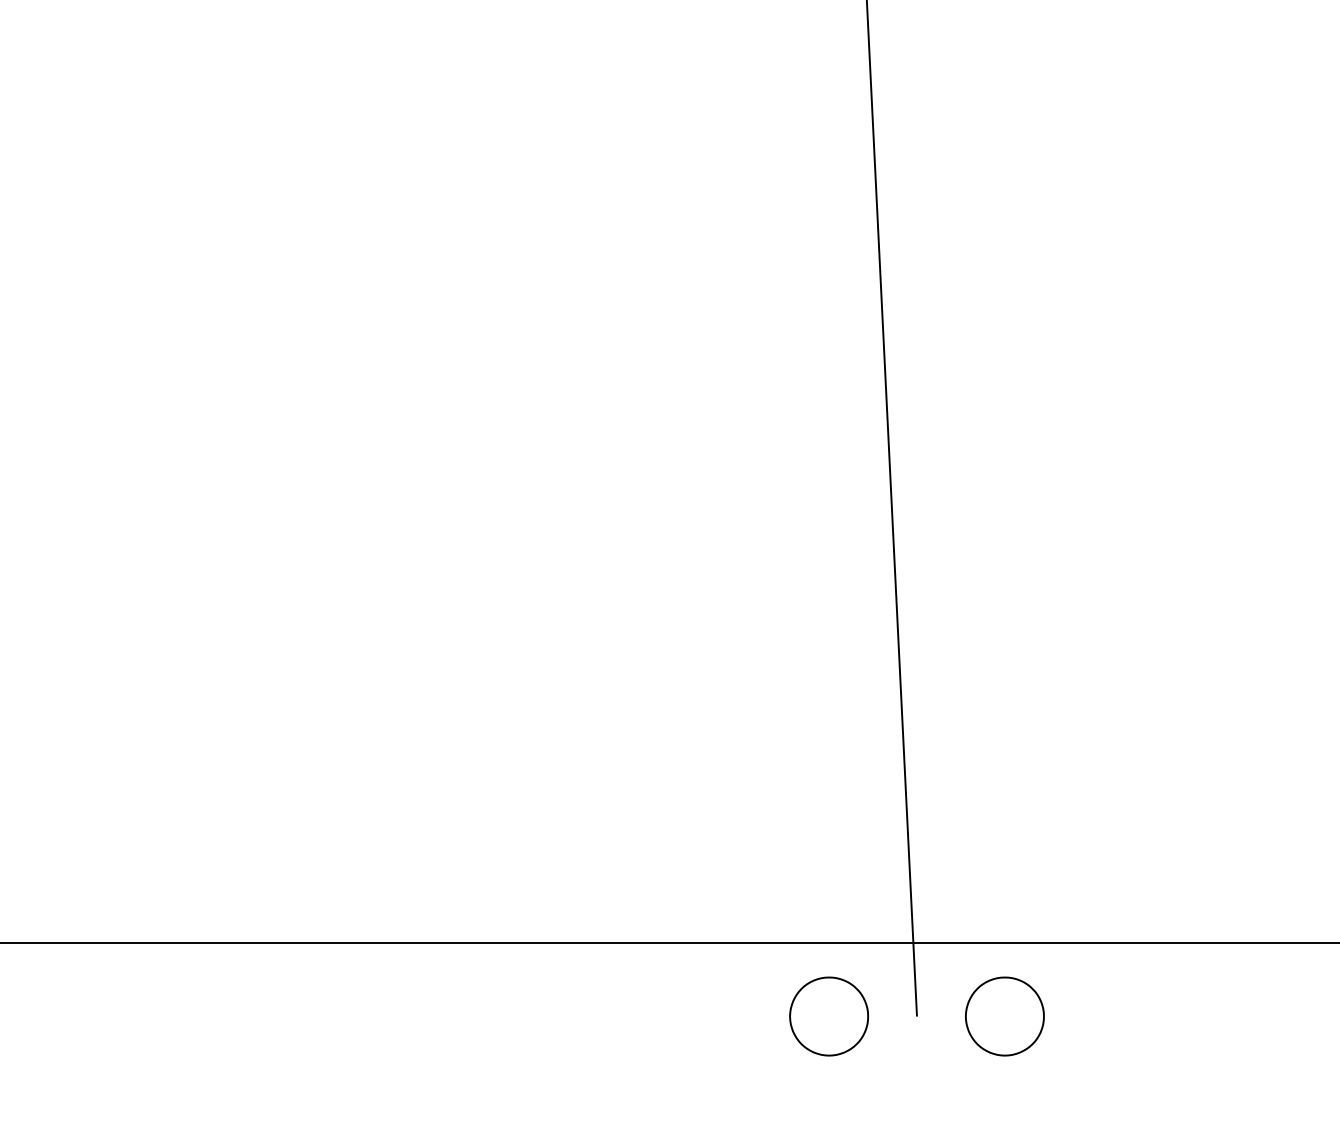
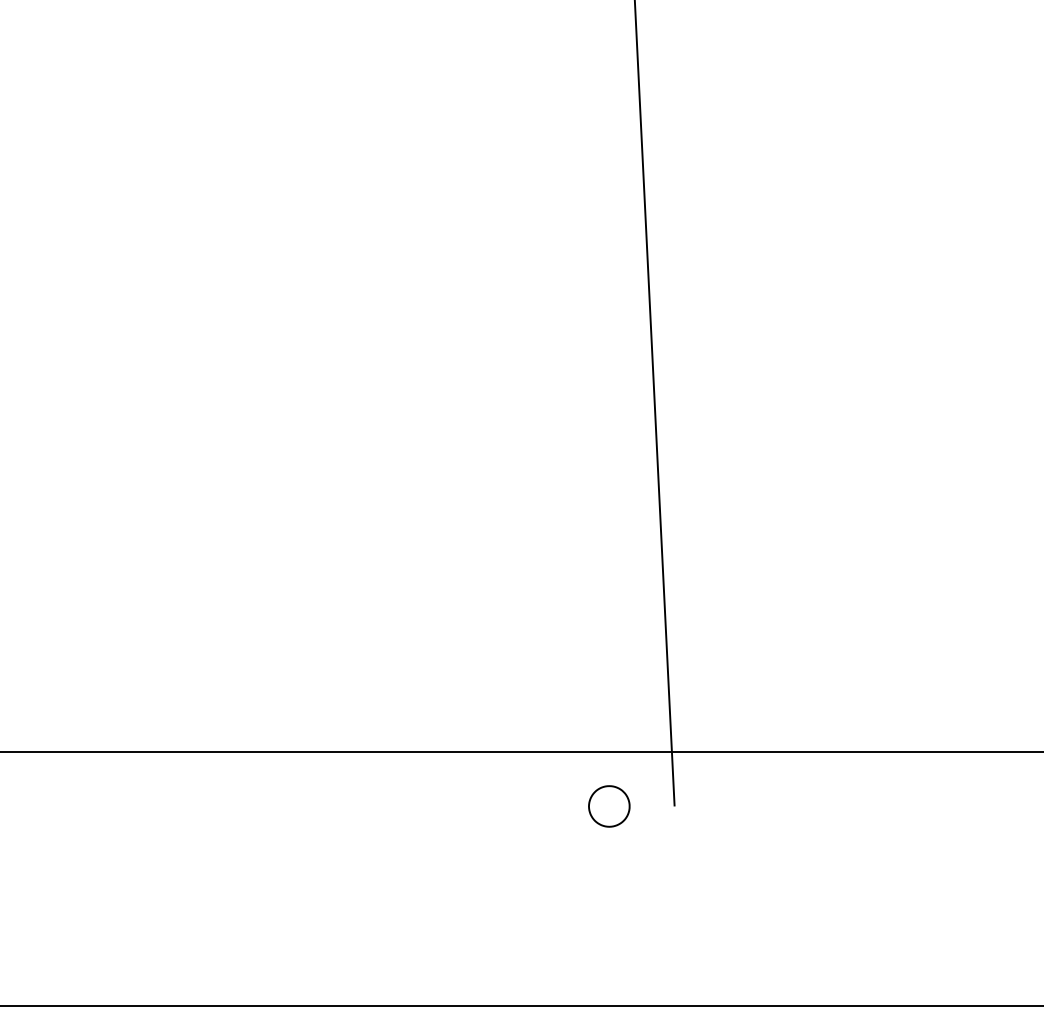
part: (829, 1016) -> (609, 806), size x0.7
part: (1004, 1016) -> (739, 806), removed

